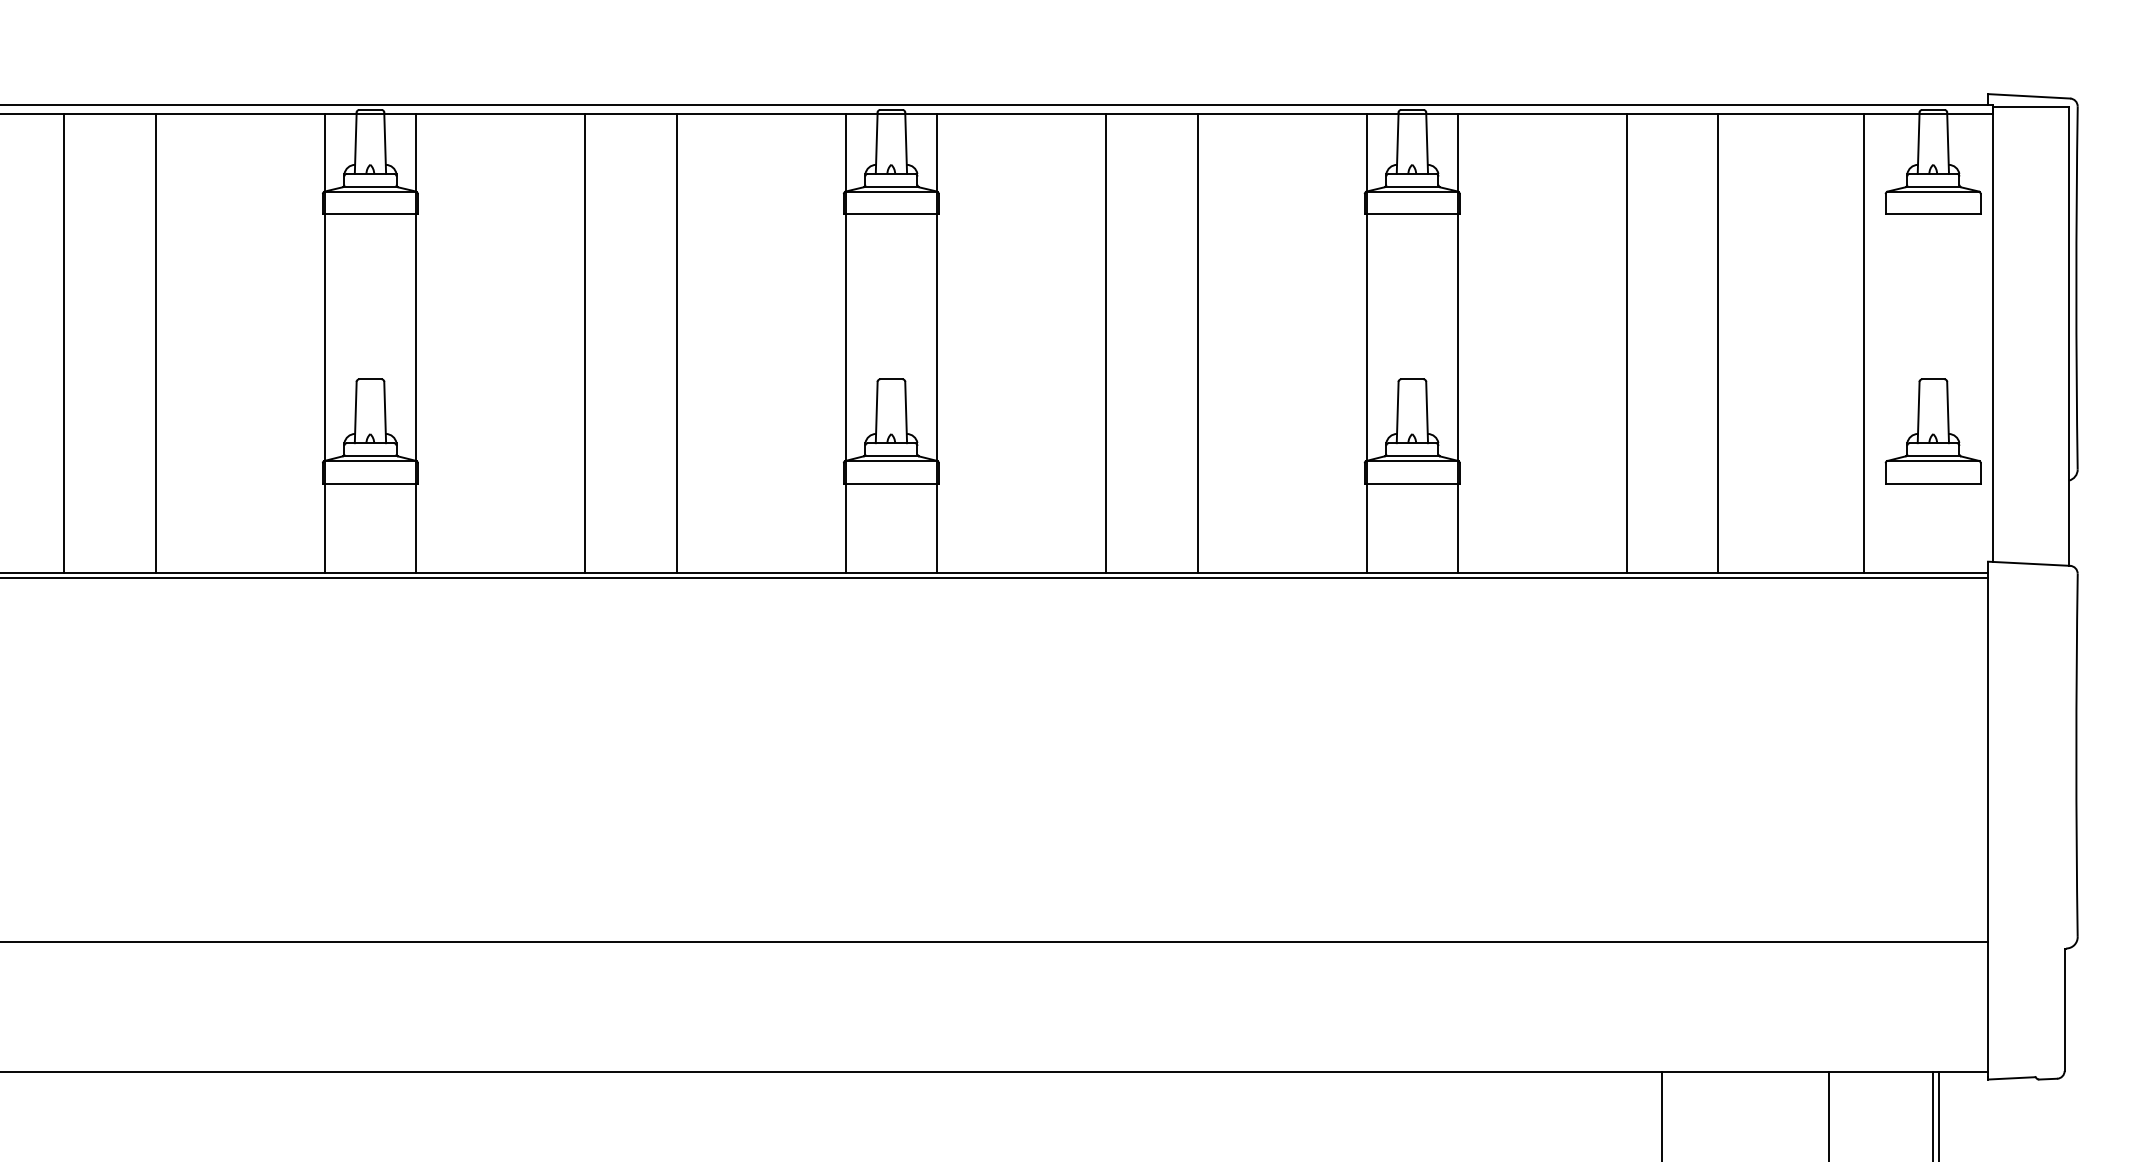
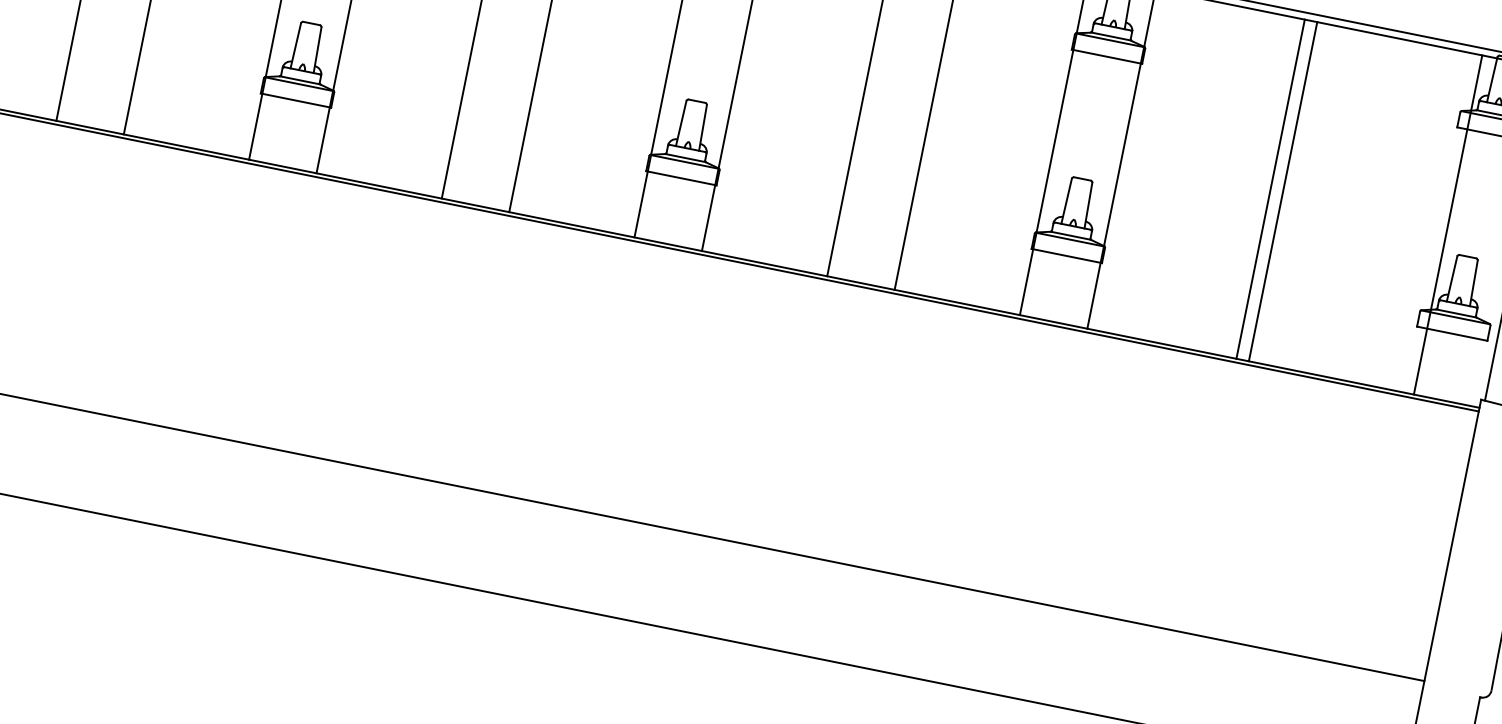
line: (1627, 343) -> (1283, 191), moved
line: (1718, 343) -> (1270, 189), moved
line: (1864, 343) -> (1448, 225), moved

